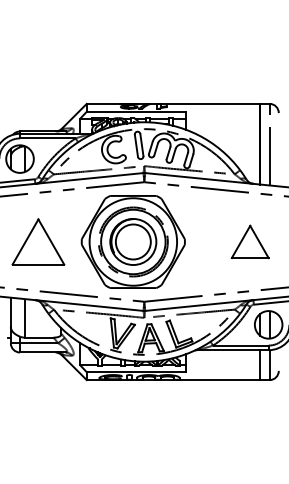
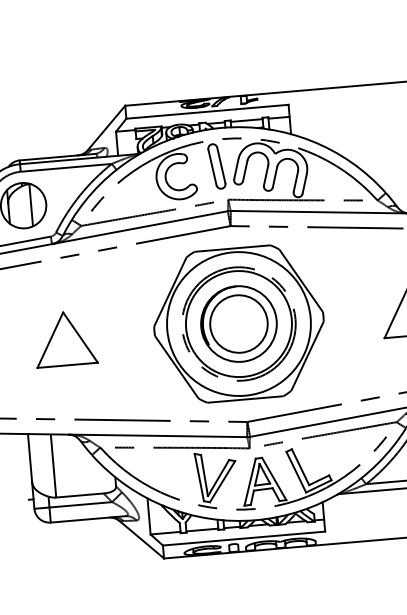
part: (38, 241) -> (65, 338), size x0.71
part: (132, 241) -> (237, 323), moved

